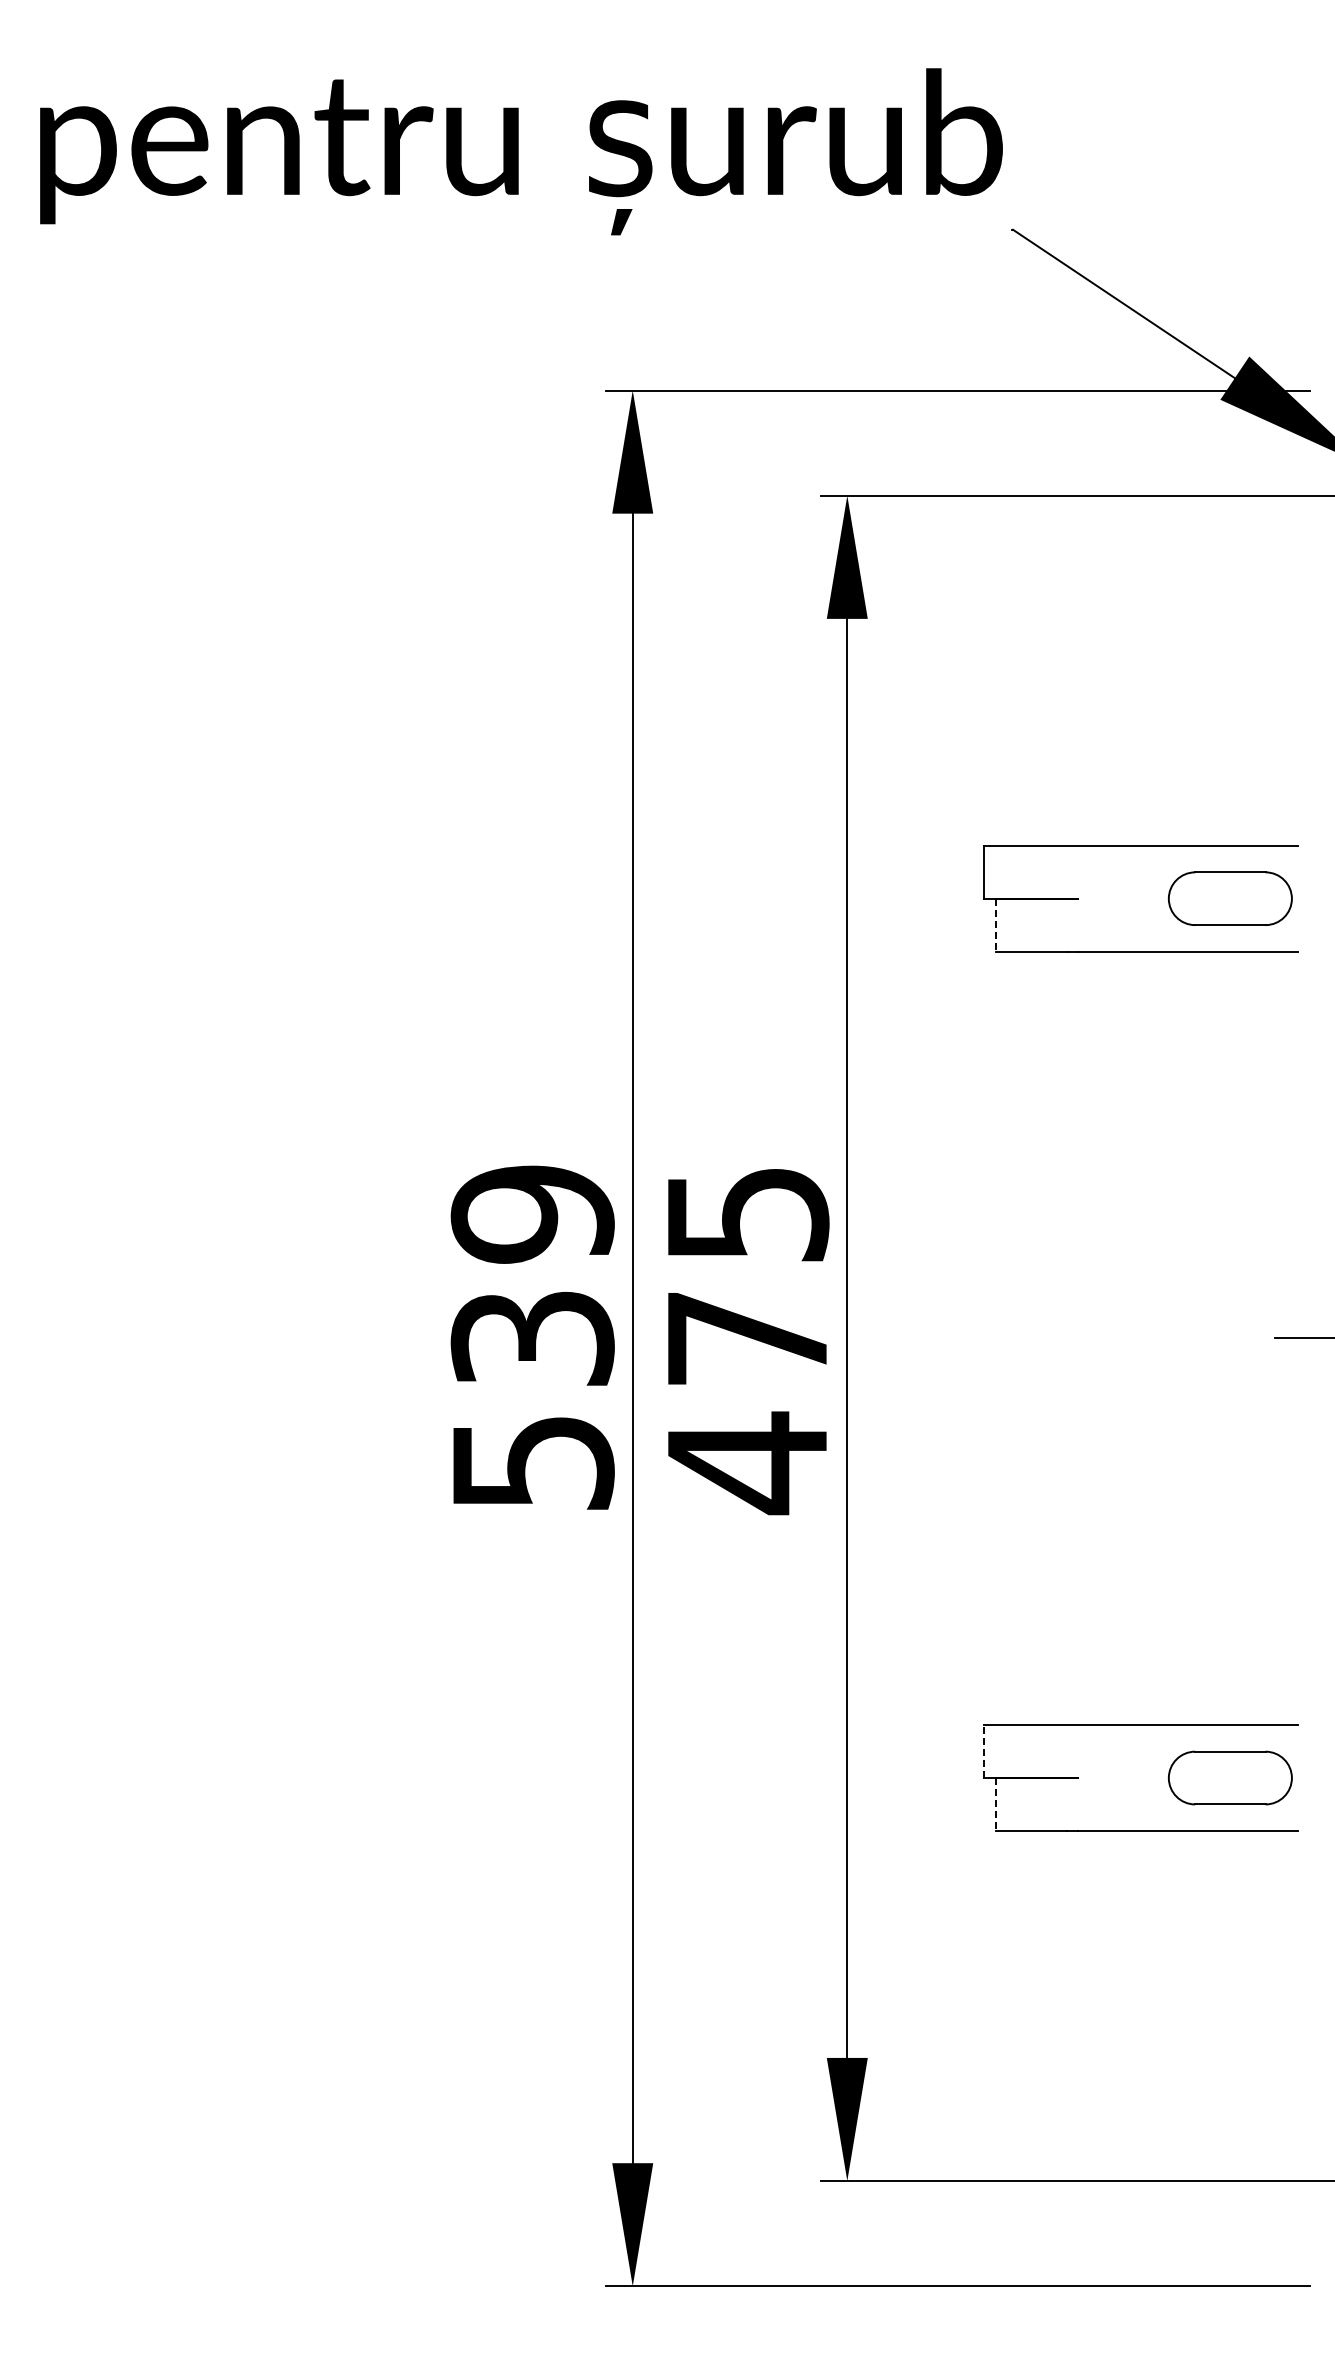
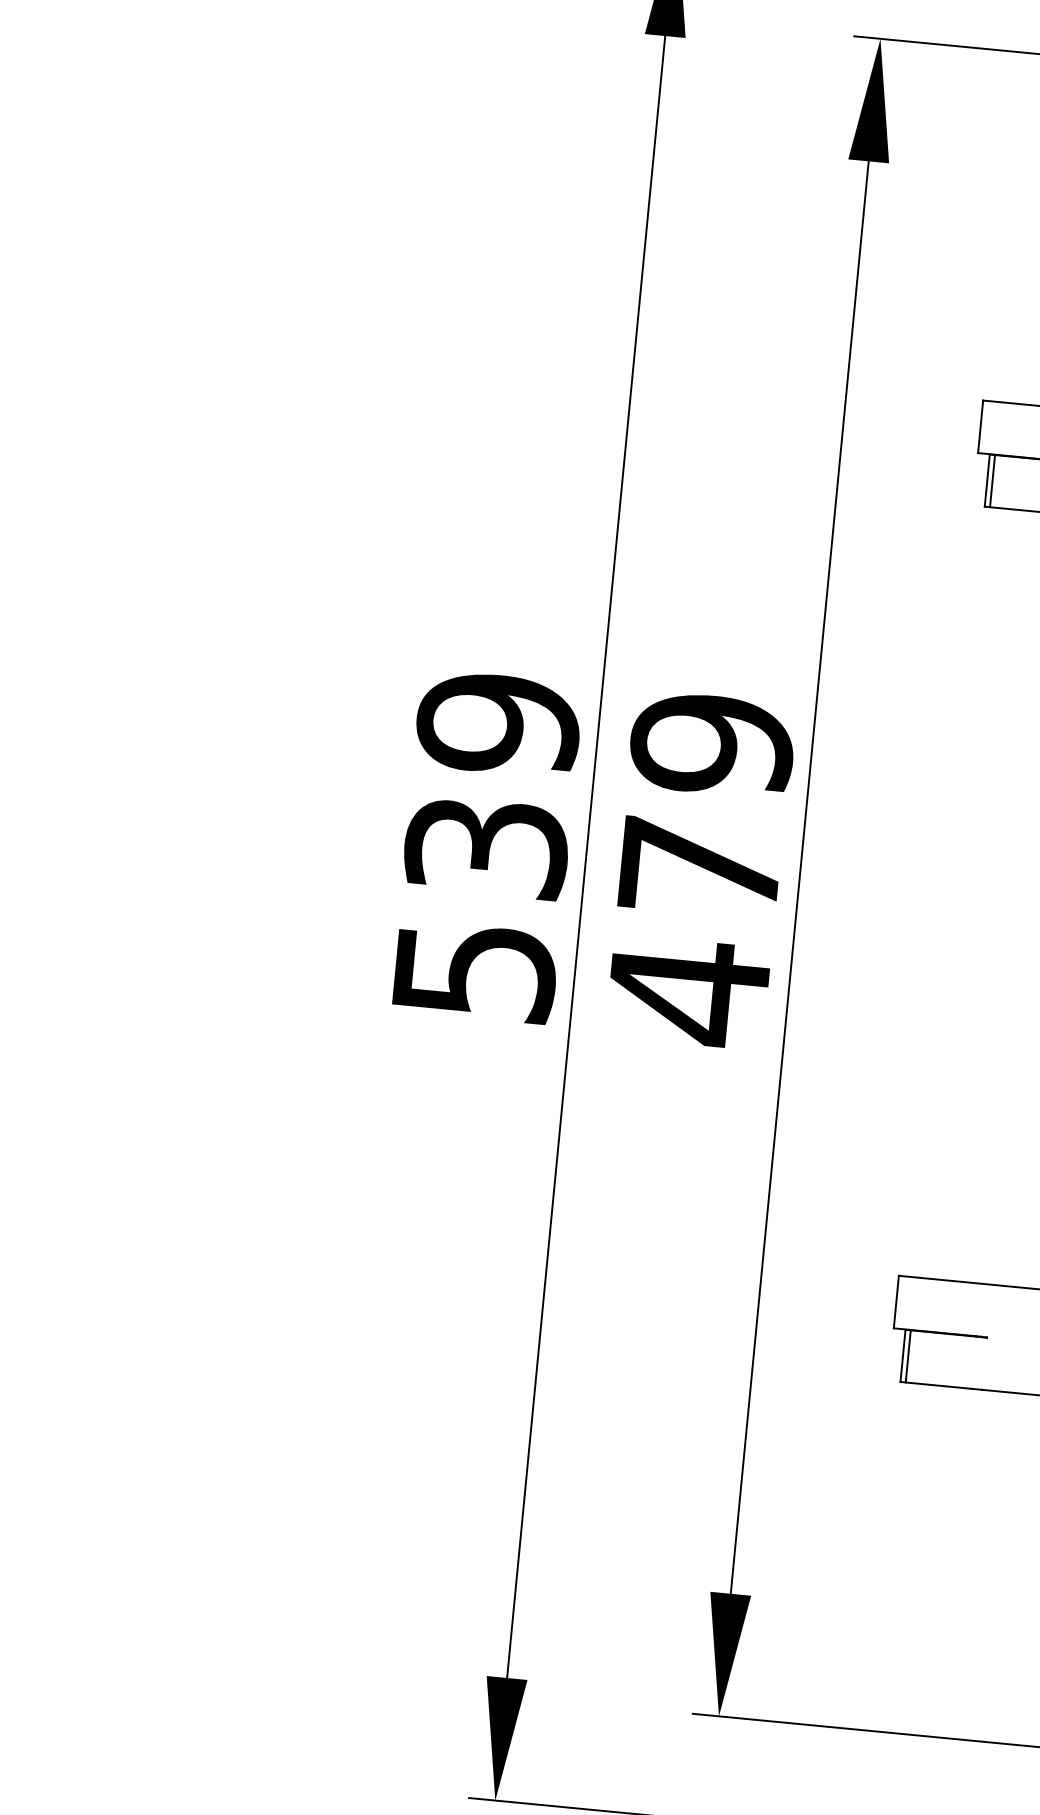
line: (995, 925) -> (986, 480), dashed -> solid
line: (1001, 925) -> (992, 481), added
text: (747, 1214) -> (712, 744), 475 -> 479
line: (984, 1751) -> (896, 1301), dashed -> solid
line: (1001, 1804) -> (908, 1356), added
line: (995, 1805) -> (902, 1356), dashed -> solid

